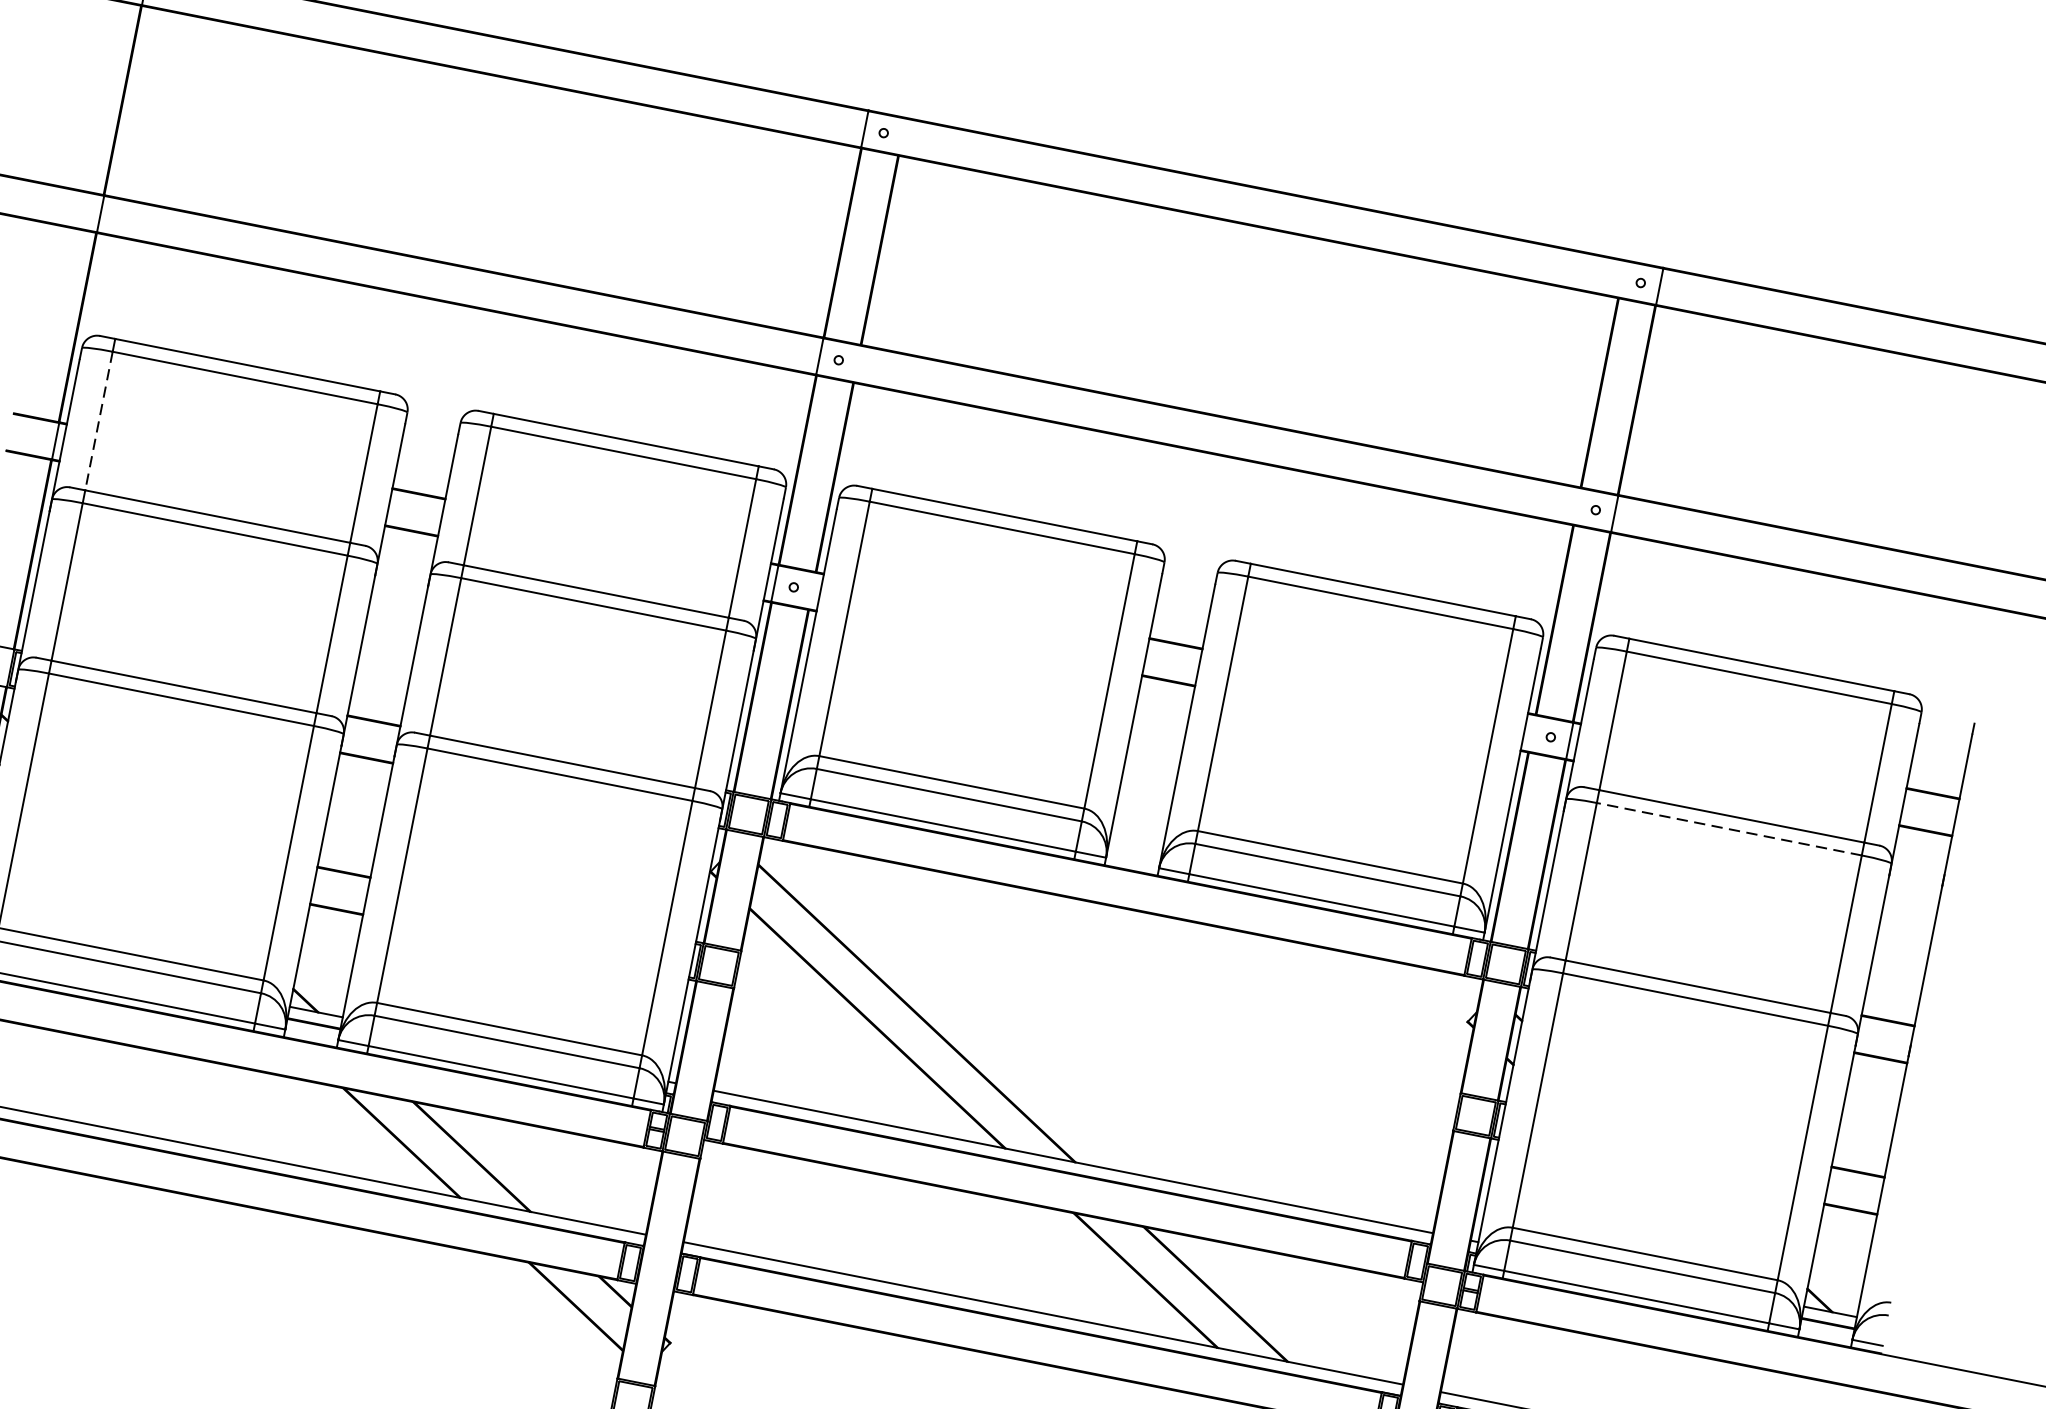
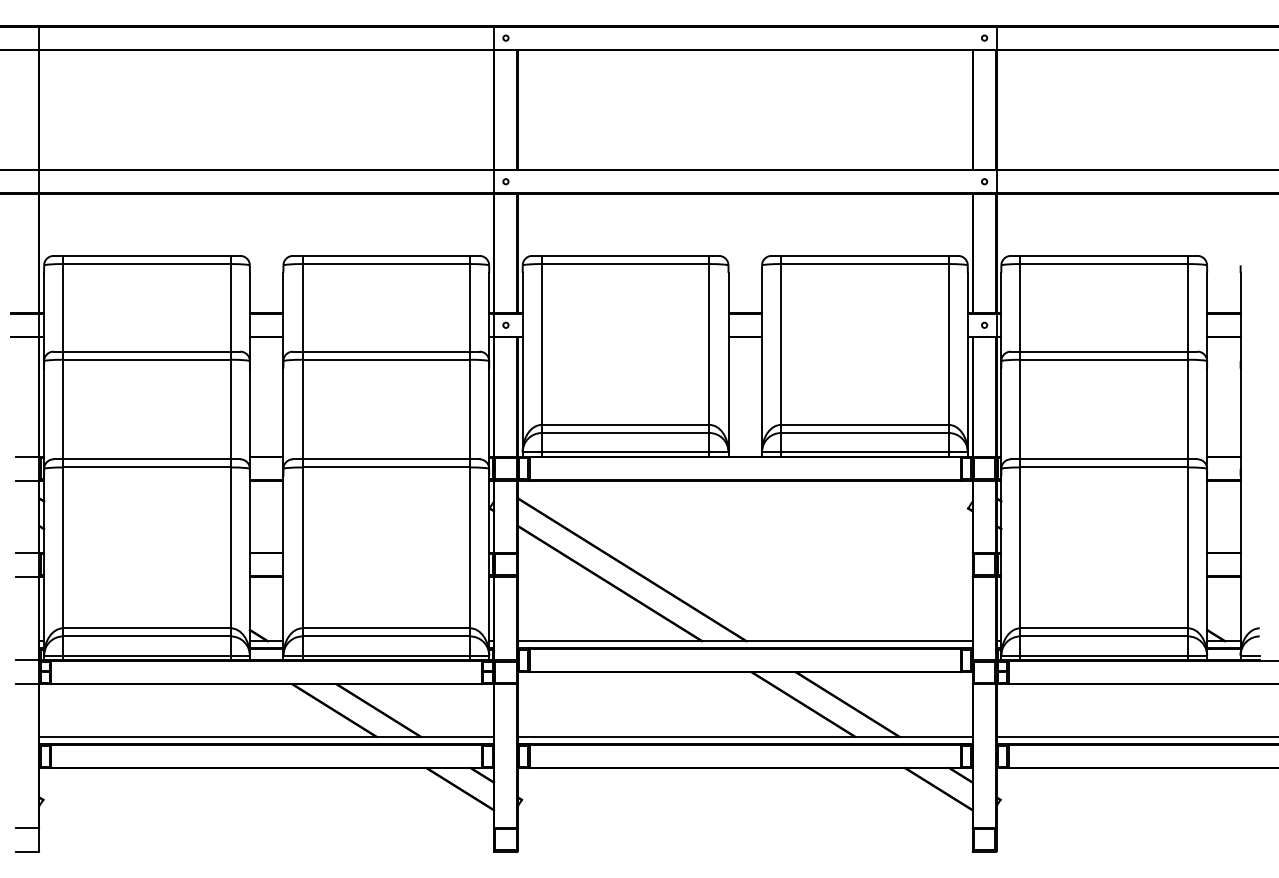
line: (99, 420) -> (63, 307), dashed -> solid
line: (1729, 828) -> (1104, 359), dashed -> solid

